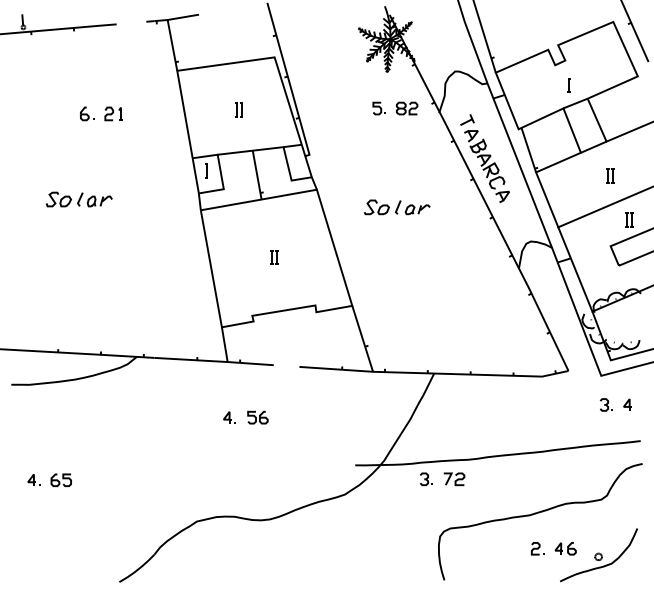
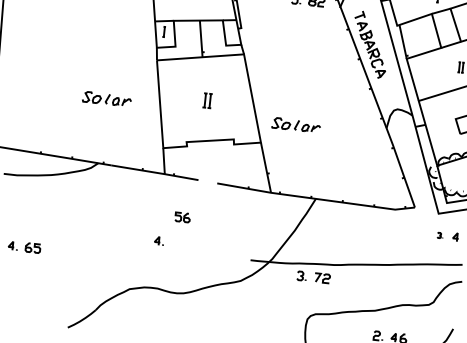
part: (79, 199) -> (107, 99), moved
part: (397, 207) -> (296, 125), moved
part: (274, 257) -> (207, 100), size x1.4
part: (606, 404) -> (440, 235), size x0.6
part: (229, 417) -> (159, 240), moved

